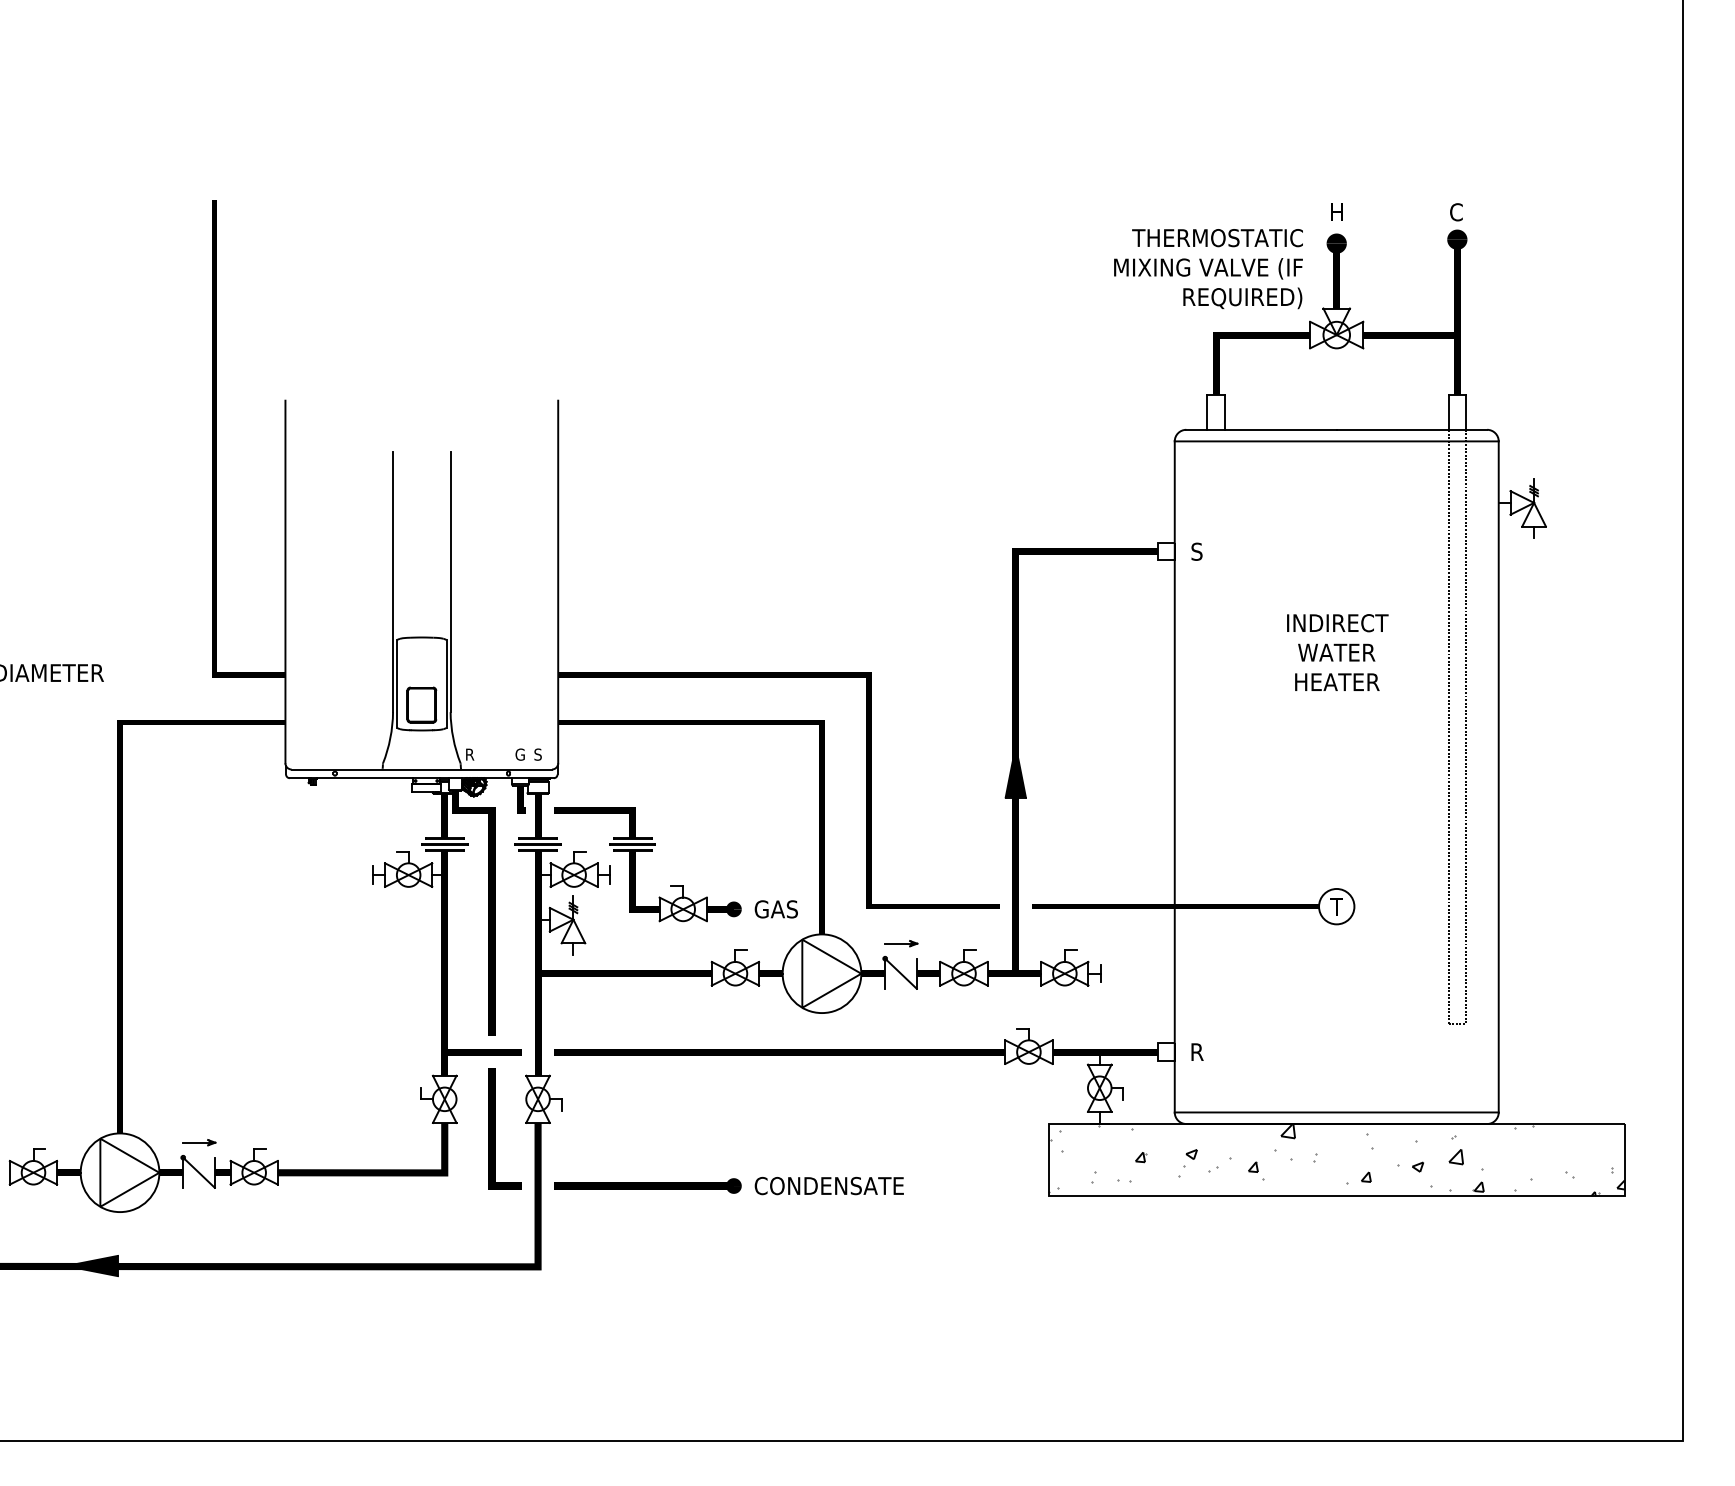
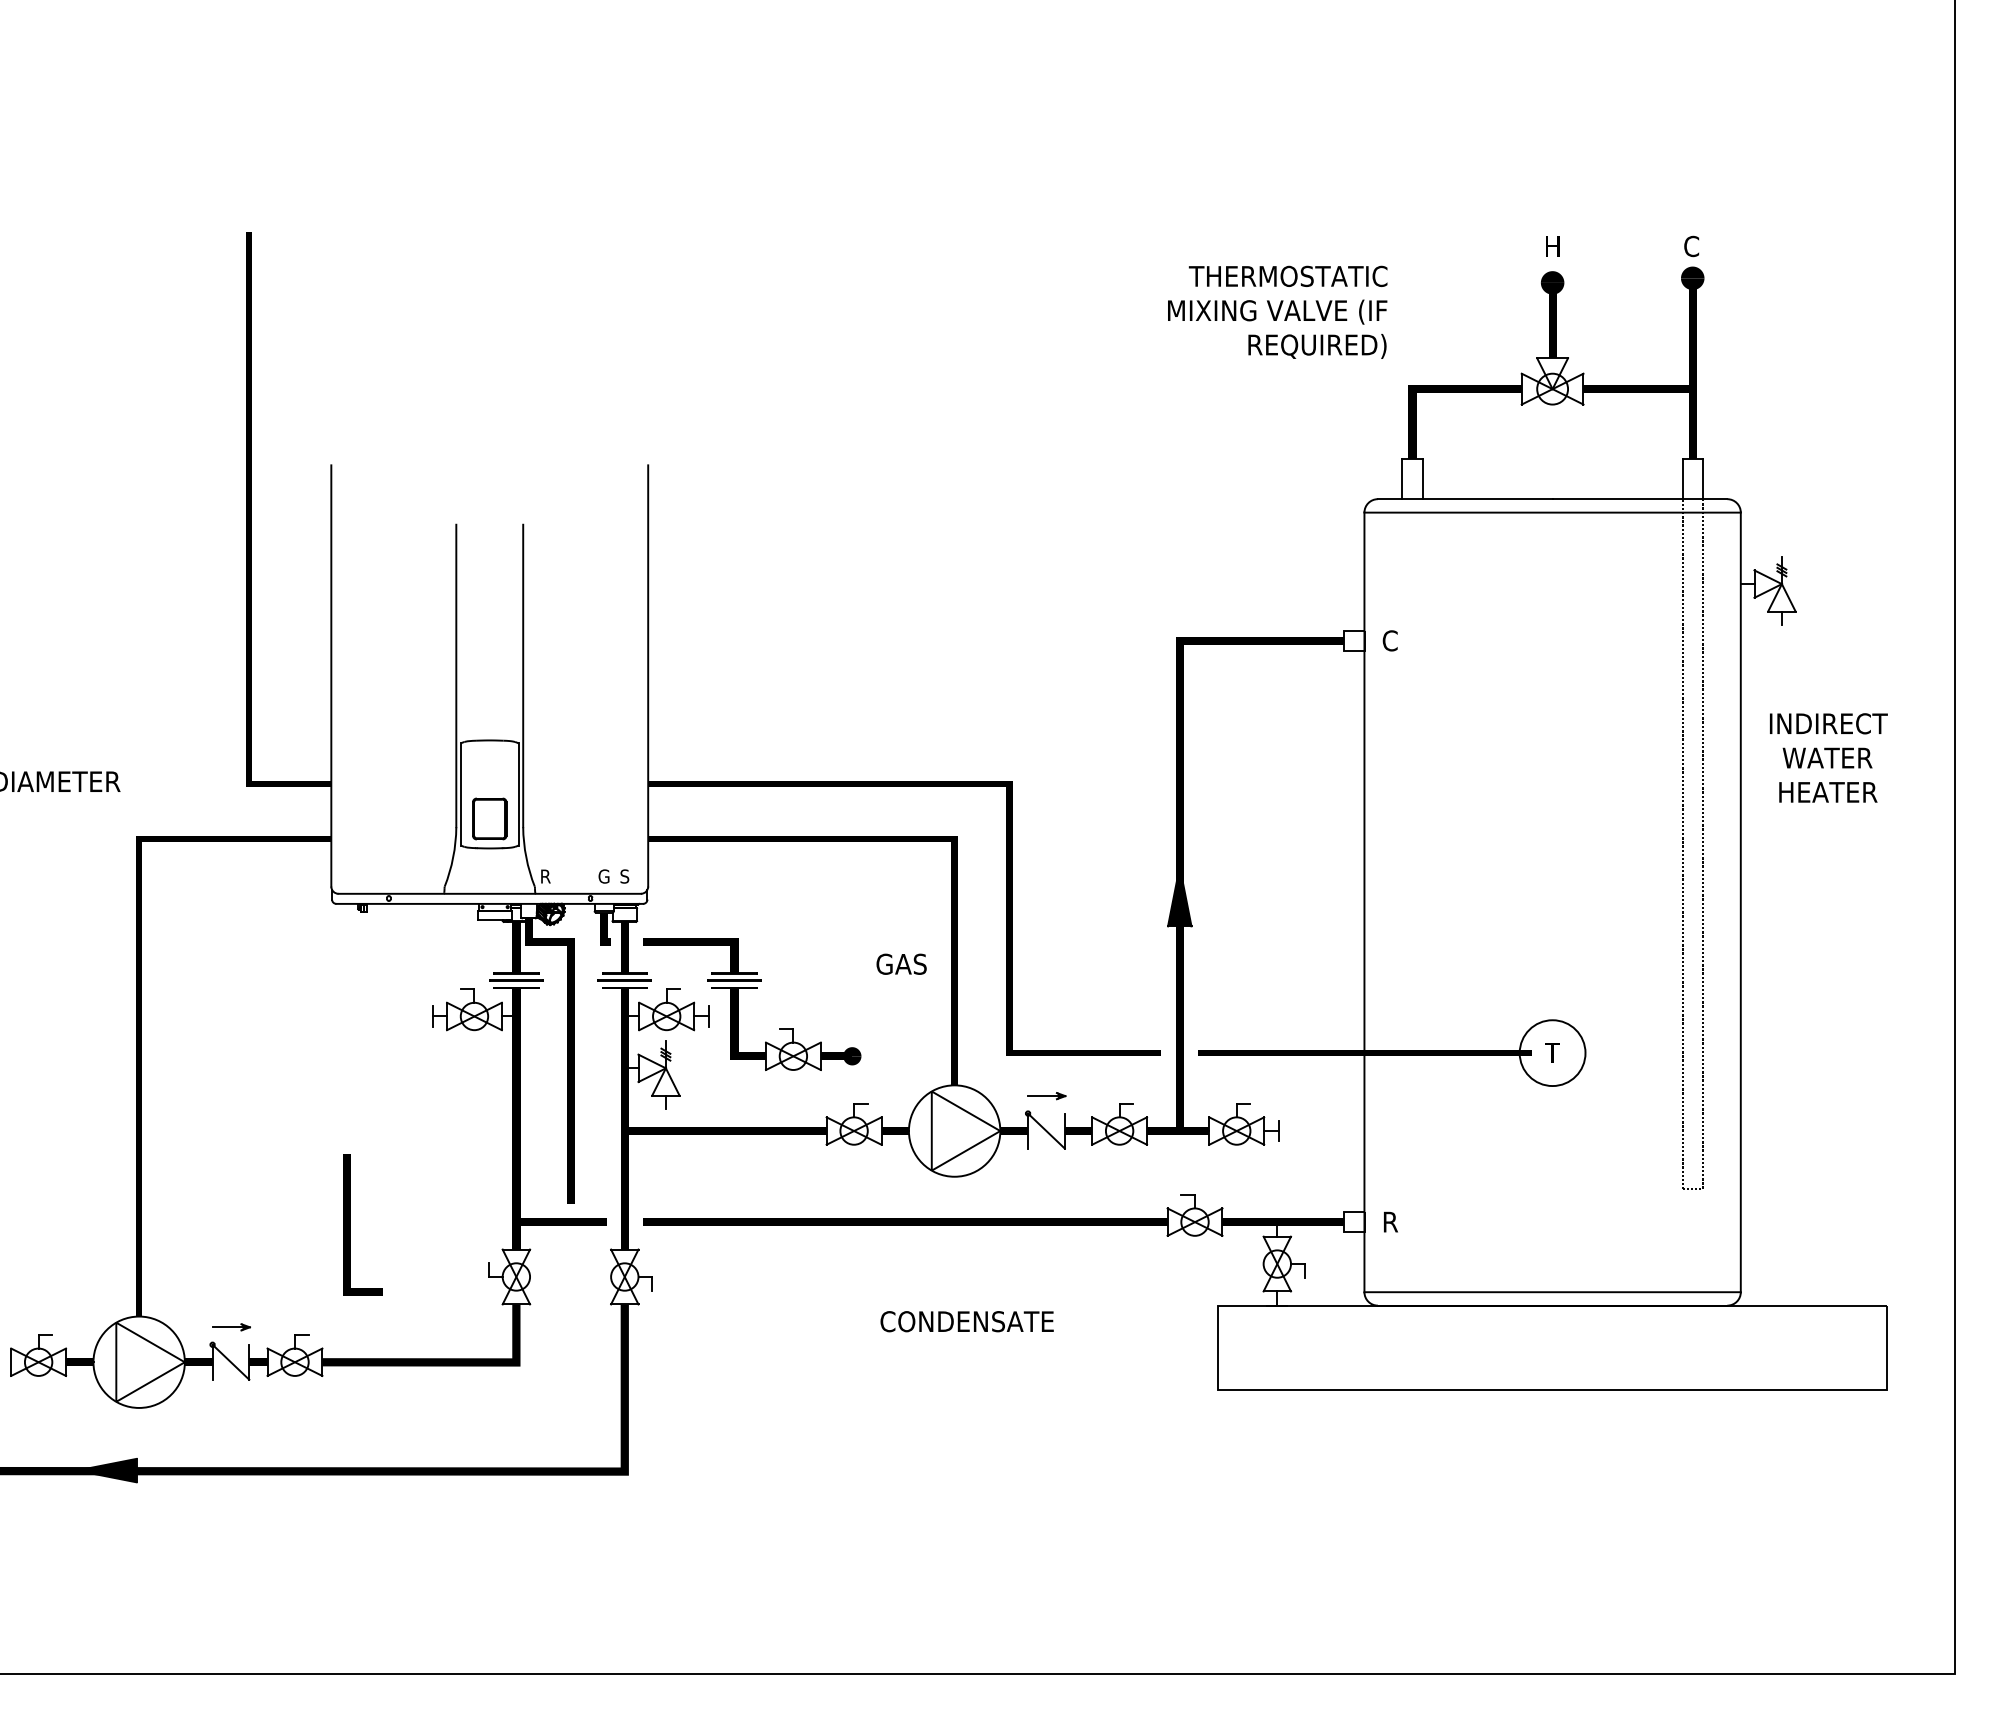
text: (1208, 268) -> (1277, 311), moved
text: (1196, 551) -> (1389, 640), S -> C
text: (1337, 652) -> (1828, 757), moved
circle: (1336, 906) -> (1552, 1052), size x1.6
text: (776, 908) -> (901, 963), moved
line: (494, 1128) -> (350, 1224), moved
hatch: (1336, 1160) -> (1552, 1347), removed
part: (647, 1185) -> (752, 1377), removed
text: (828, 1185) -> (966, 1321), moved

